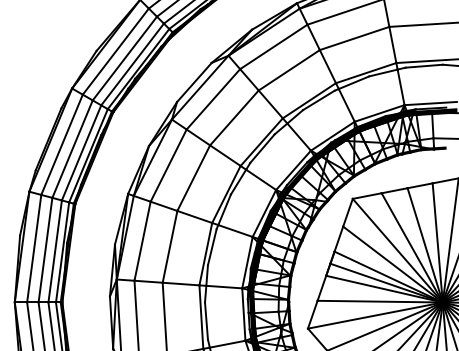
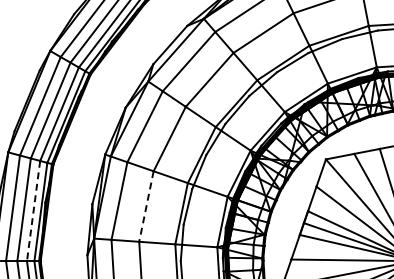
line: (170, 246) -> (146, 206), solid -> dashed
line: (55, 251) -> (33, 211), solid -> dashed

